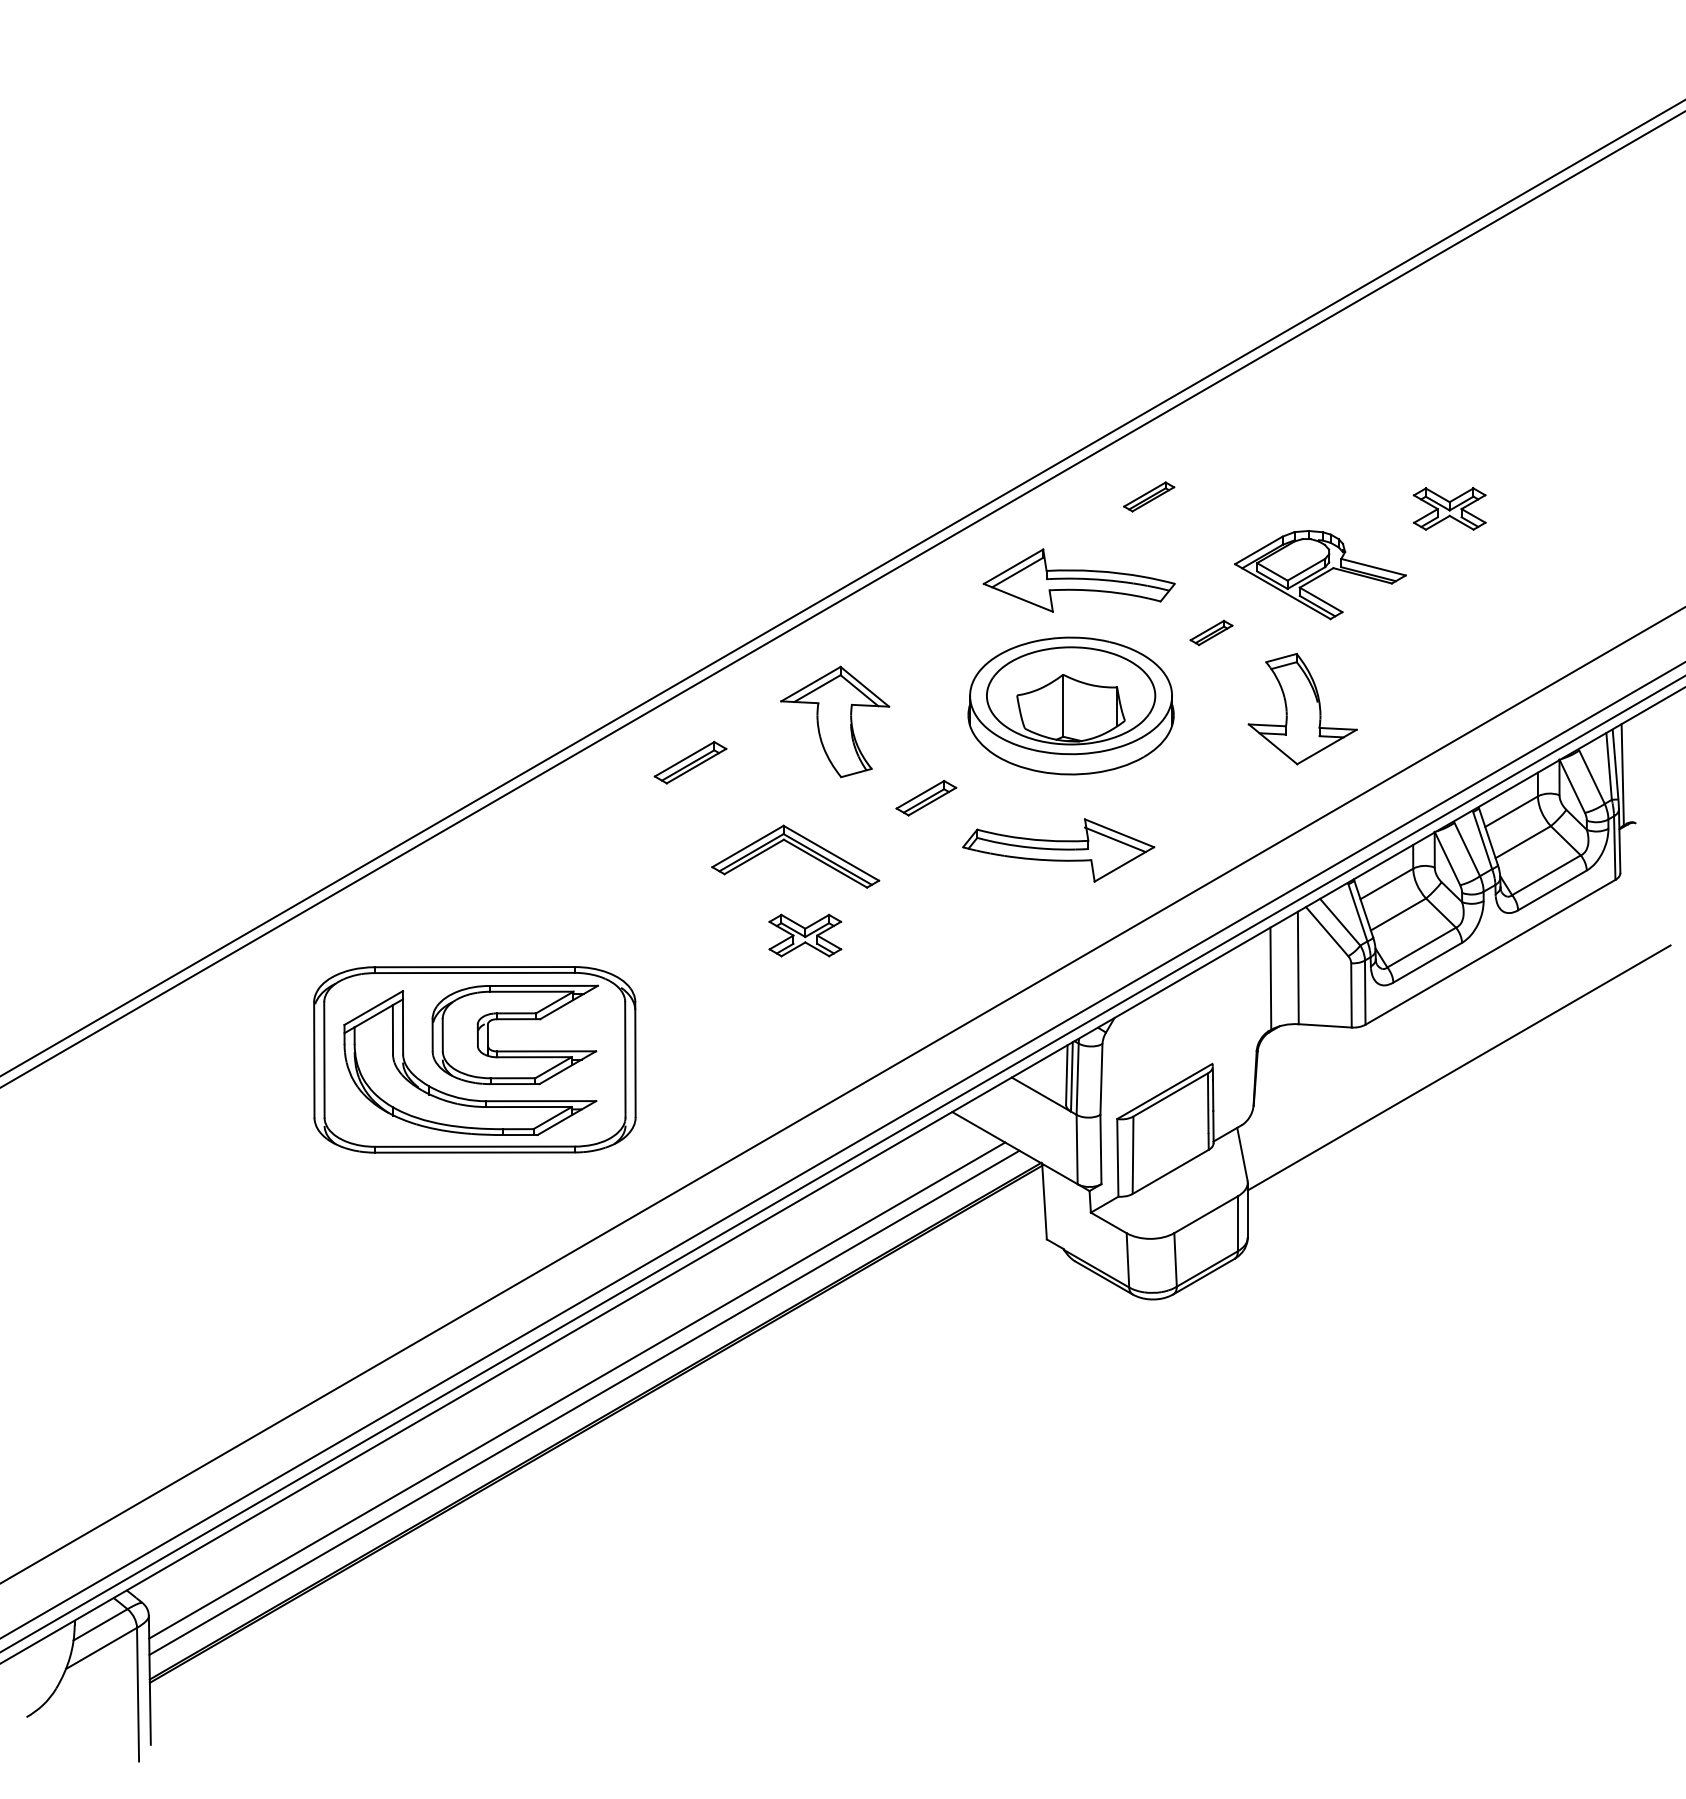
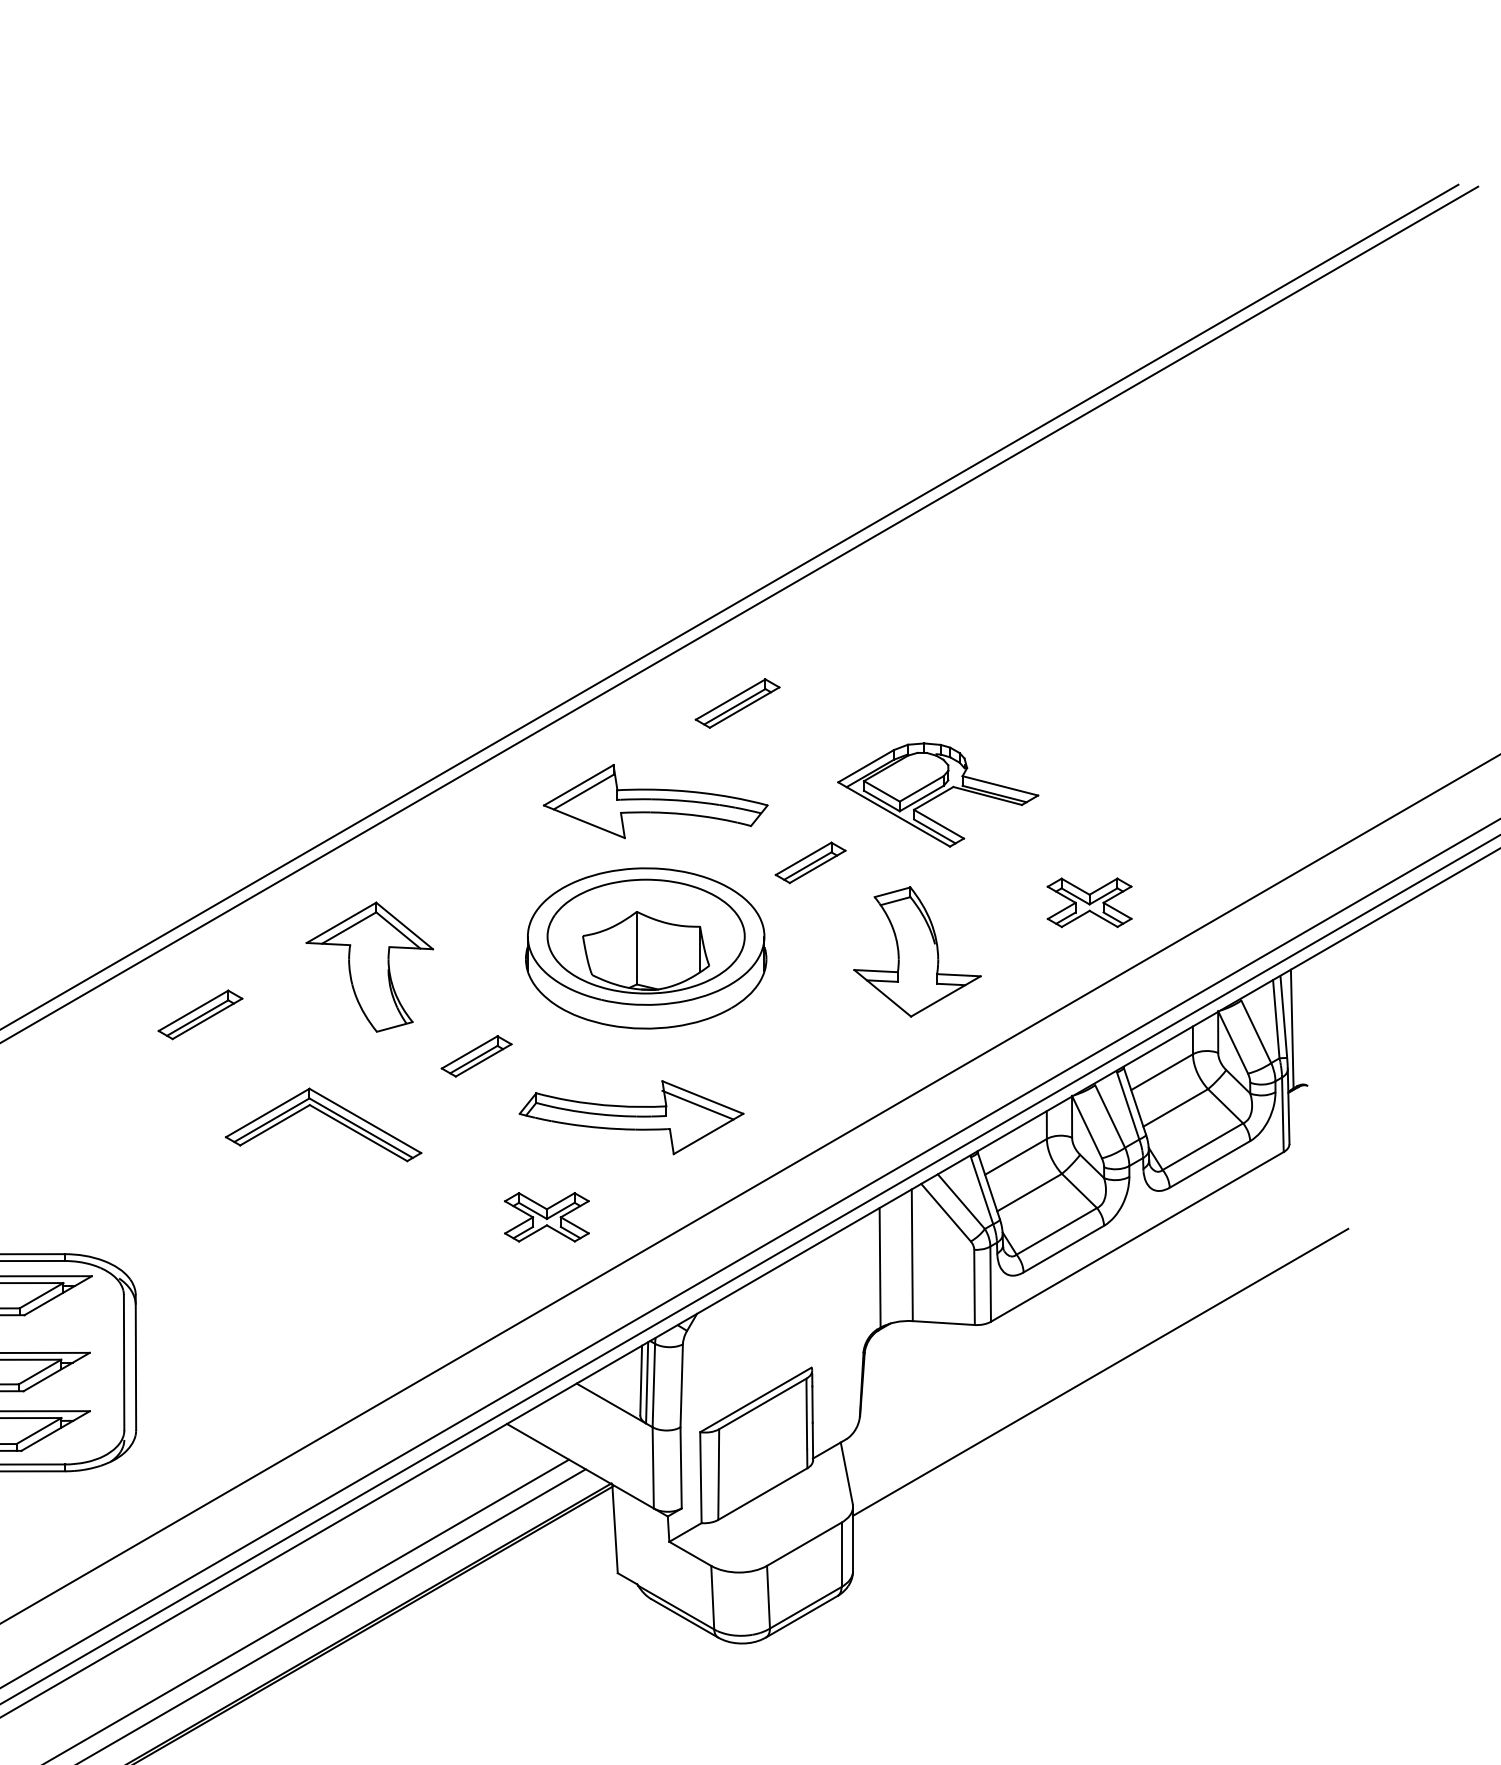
part: (1148, 496) -> (736, 703), size x1.43
part: (1449, 508) -> (1089, 902), moved
part: (1211, 632) -> (810, 862), size x1.43
part: (805, 935) -> (547, 1217), moved

